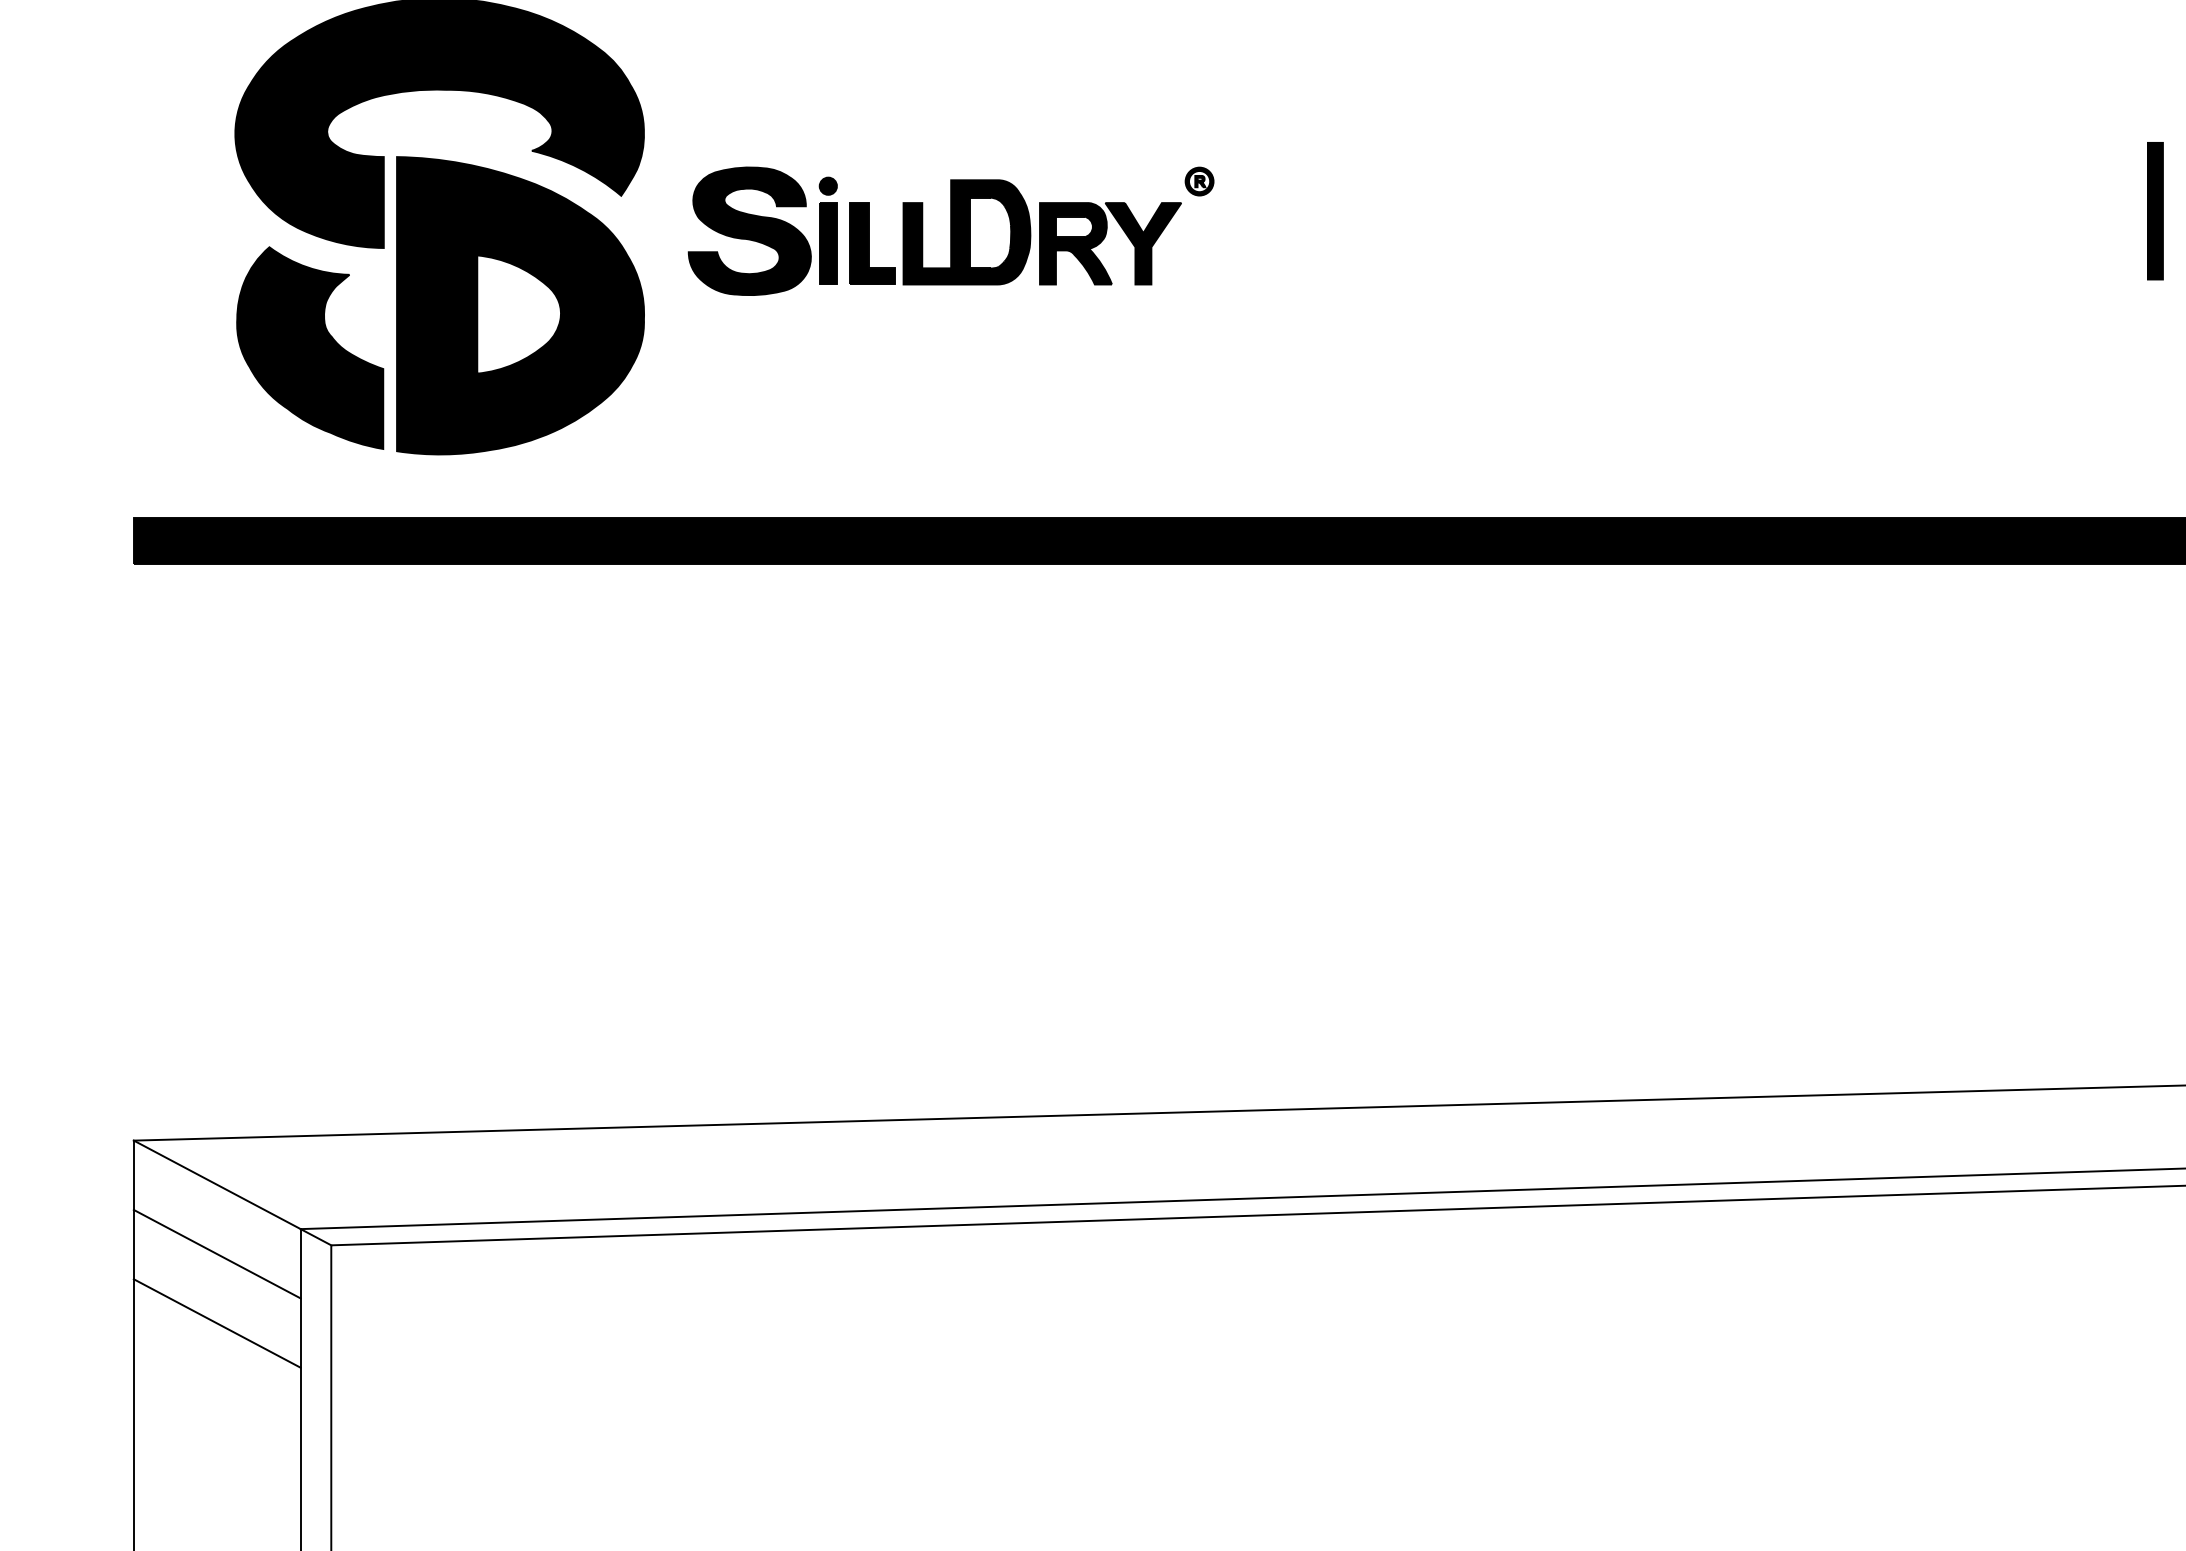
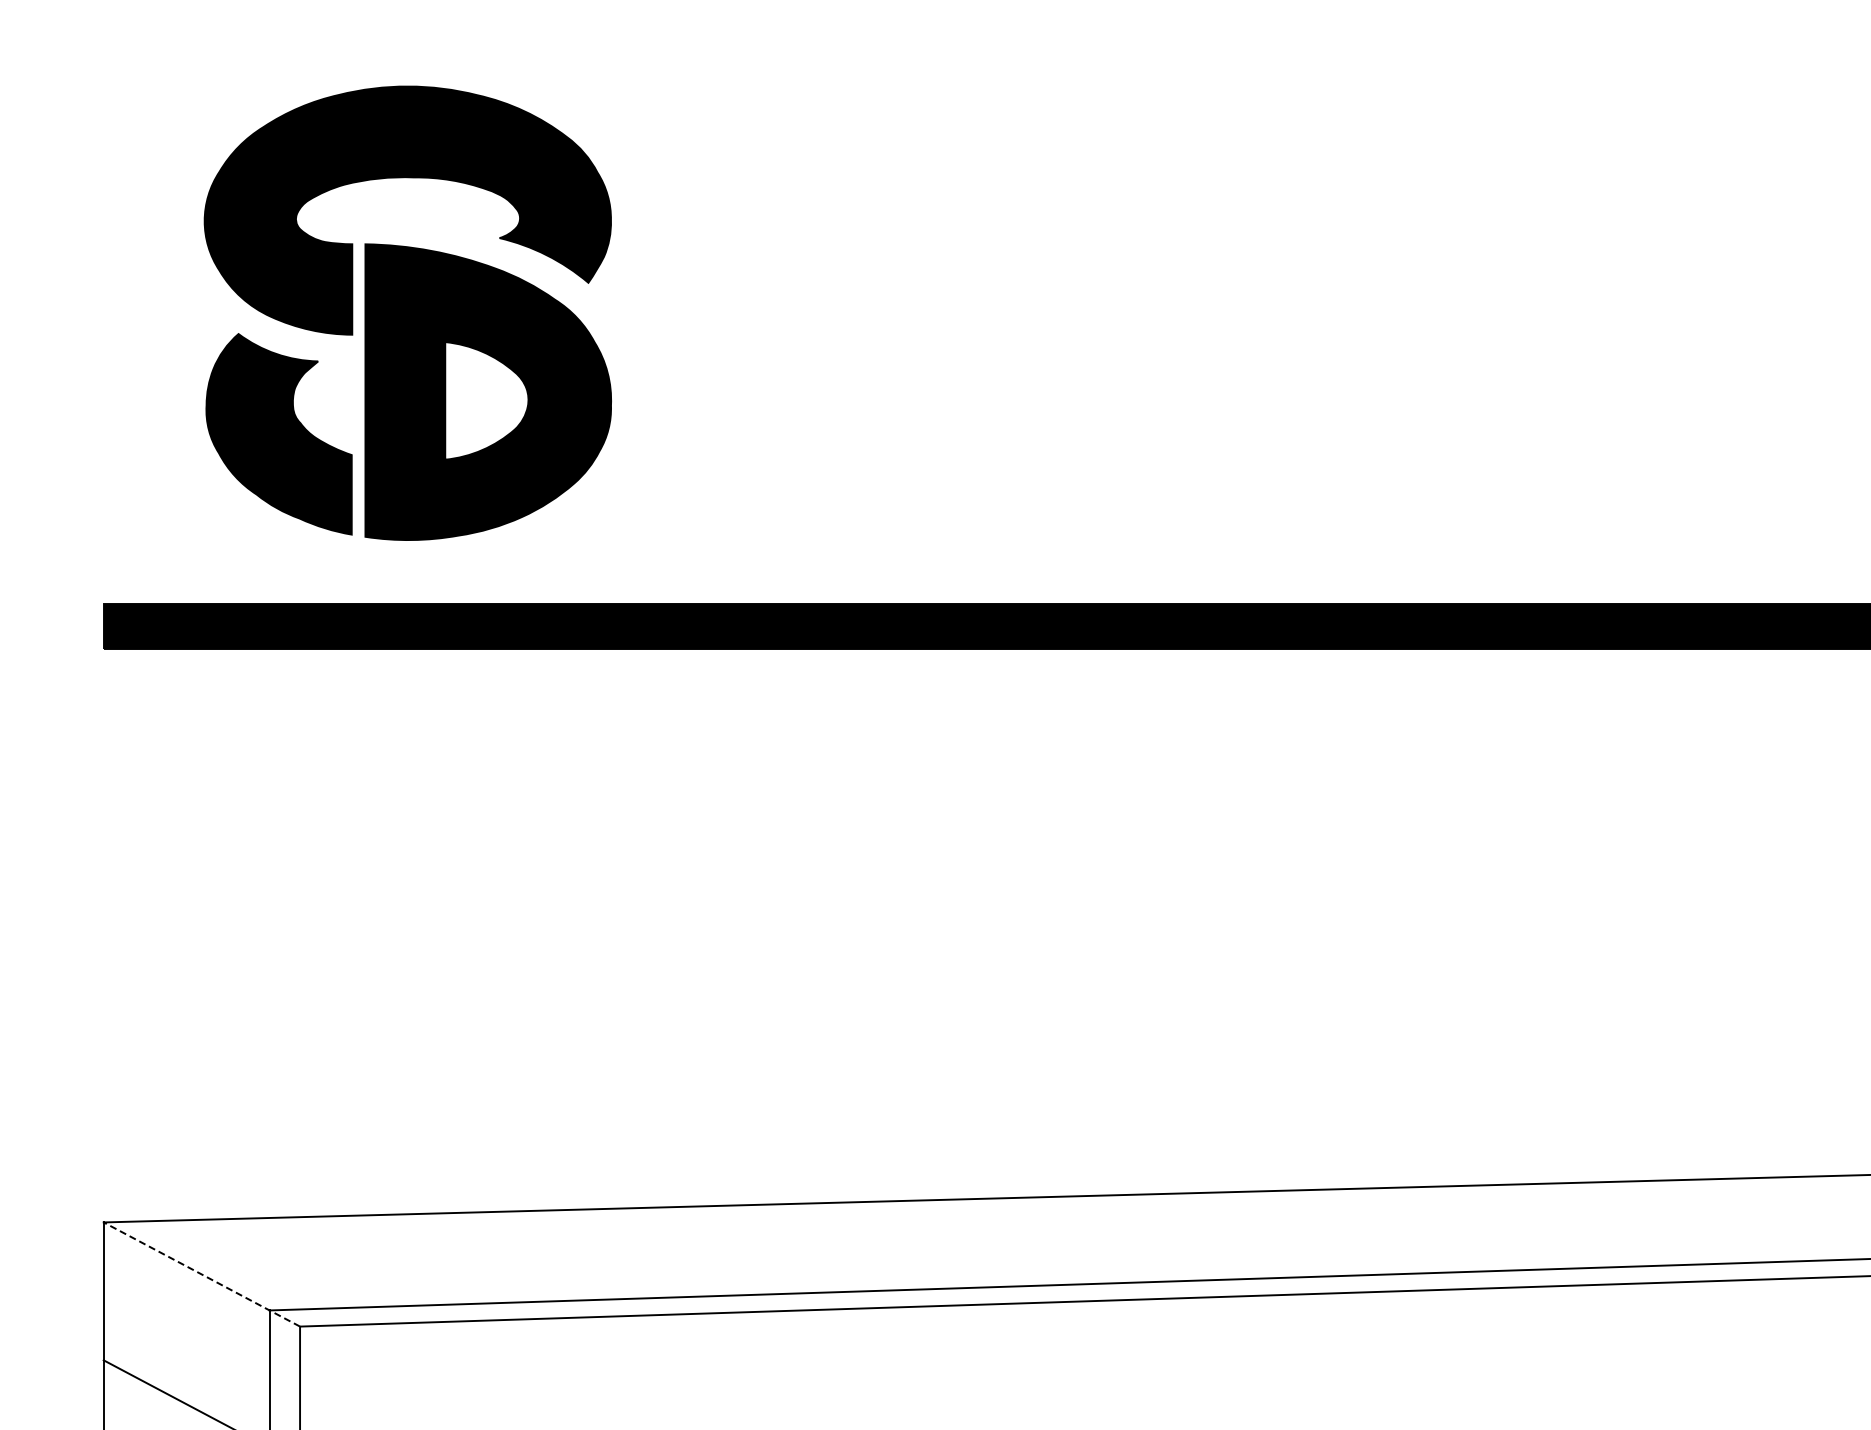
part: (950, 230) -> (915, 317), removed
line: (232, 1192) -> (201, 1274), solid -> dashed
line: (216, 1253) -> (185, 1334), removed

